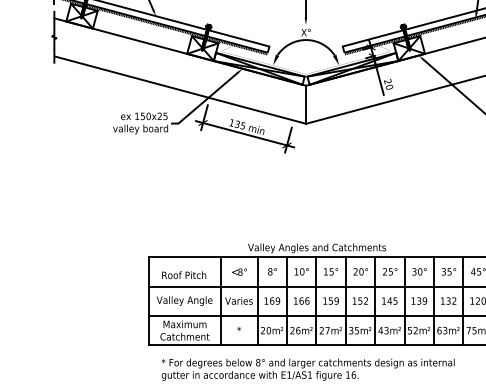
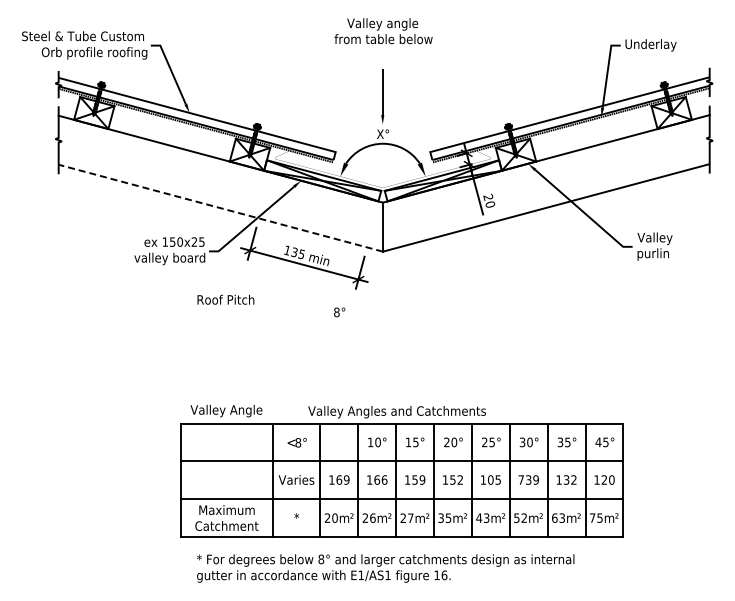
line: (179, 90) -> (220, 208), solid -> dashed
text: (272, 271) -> (339, 312), moved
text: (183, 275) -> (225, 299), moved
text: (184, 300) -> (226, 410), moved
text: (389, 300) -> (490, 479), 145 -> 105
text: (412, 300) -> (520, 479), 139 -> 739

